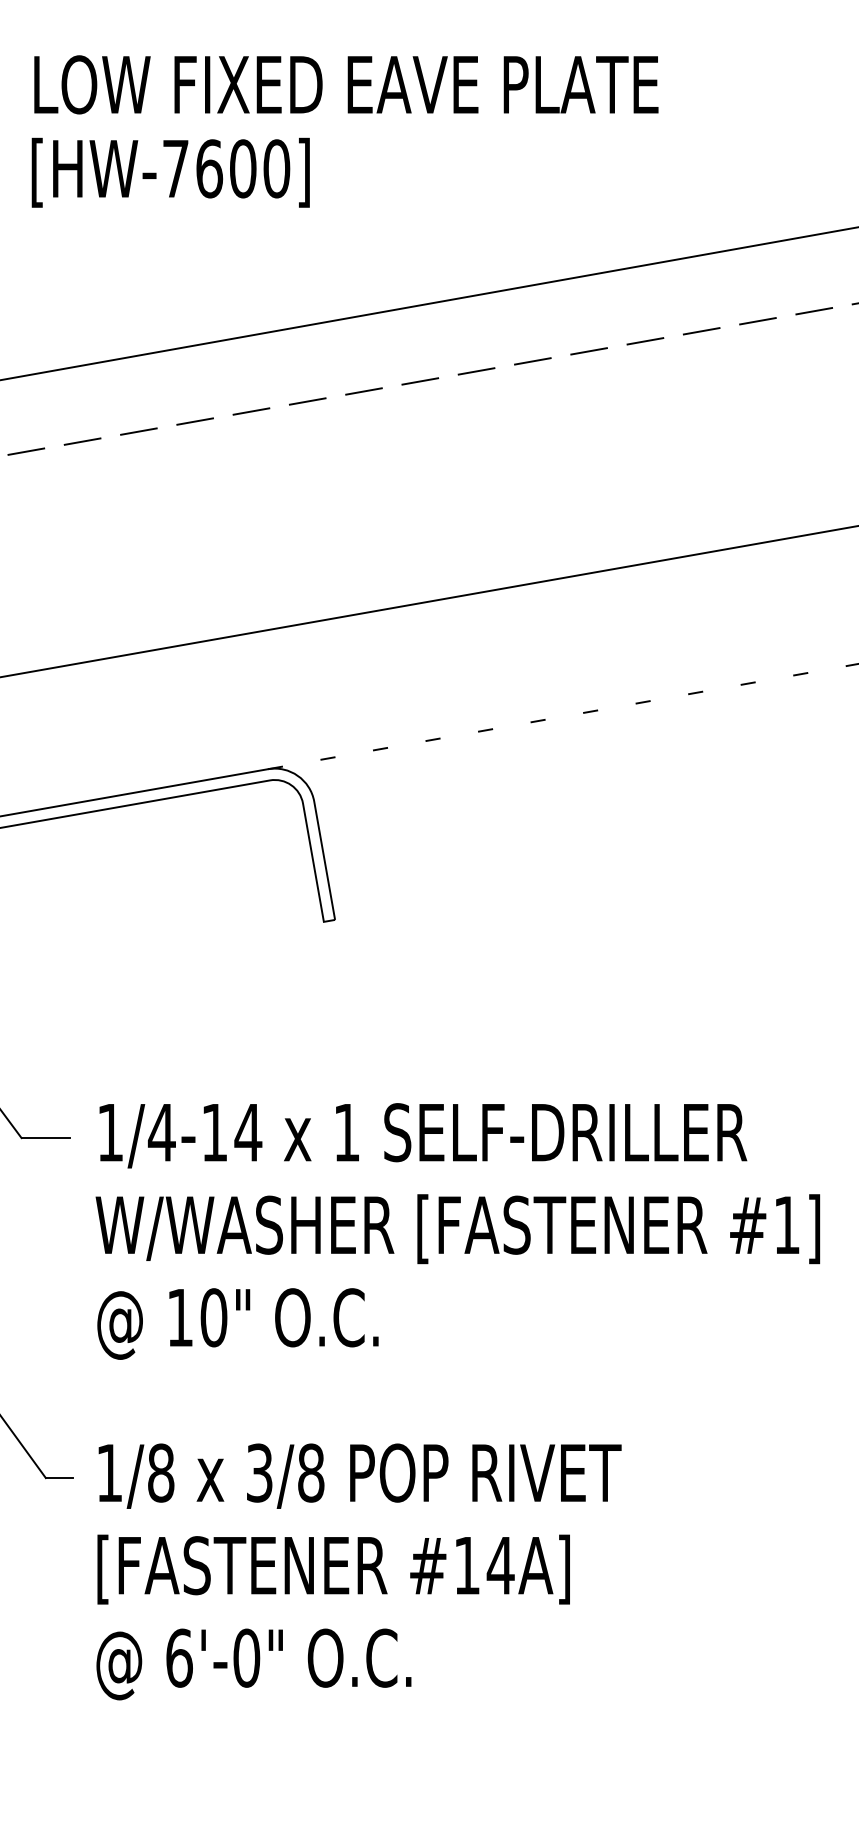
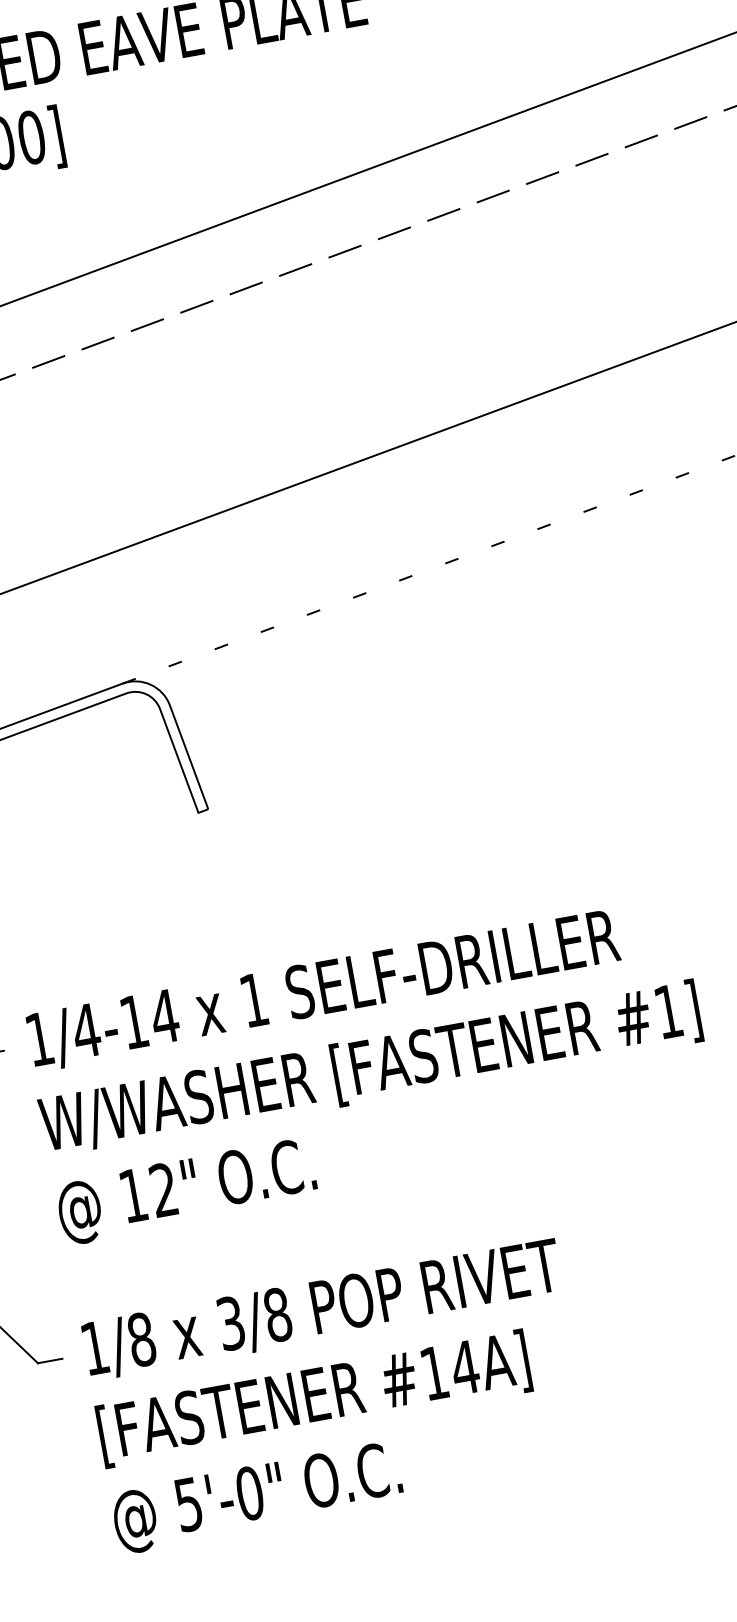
text: (213, 1317) -> (163, 1189), 10" -> 12"
text: (179, 1657) -> (188, 1503), 6'-0" -> 5'-0"

